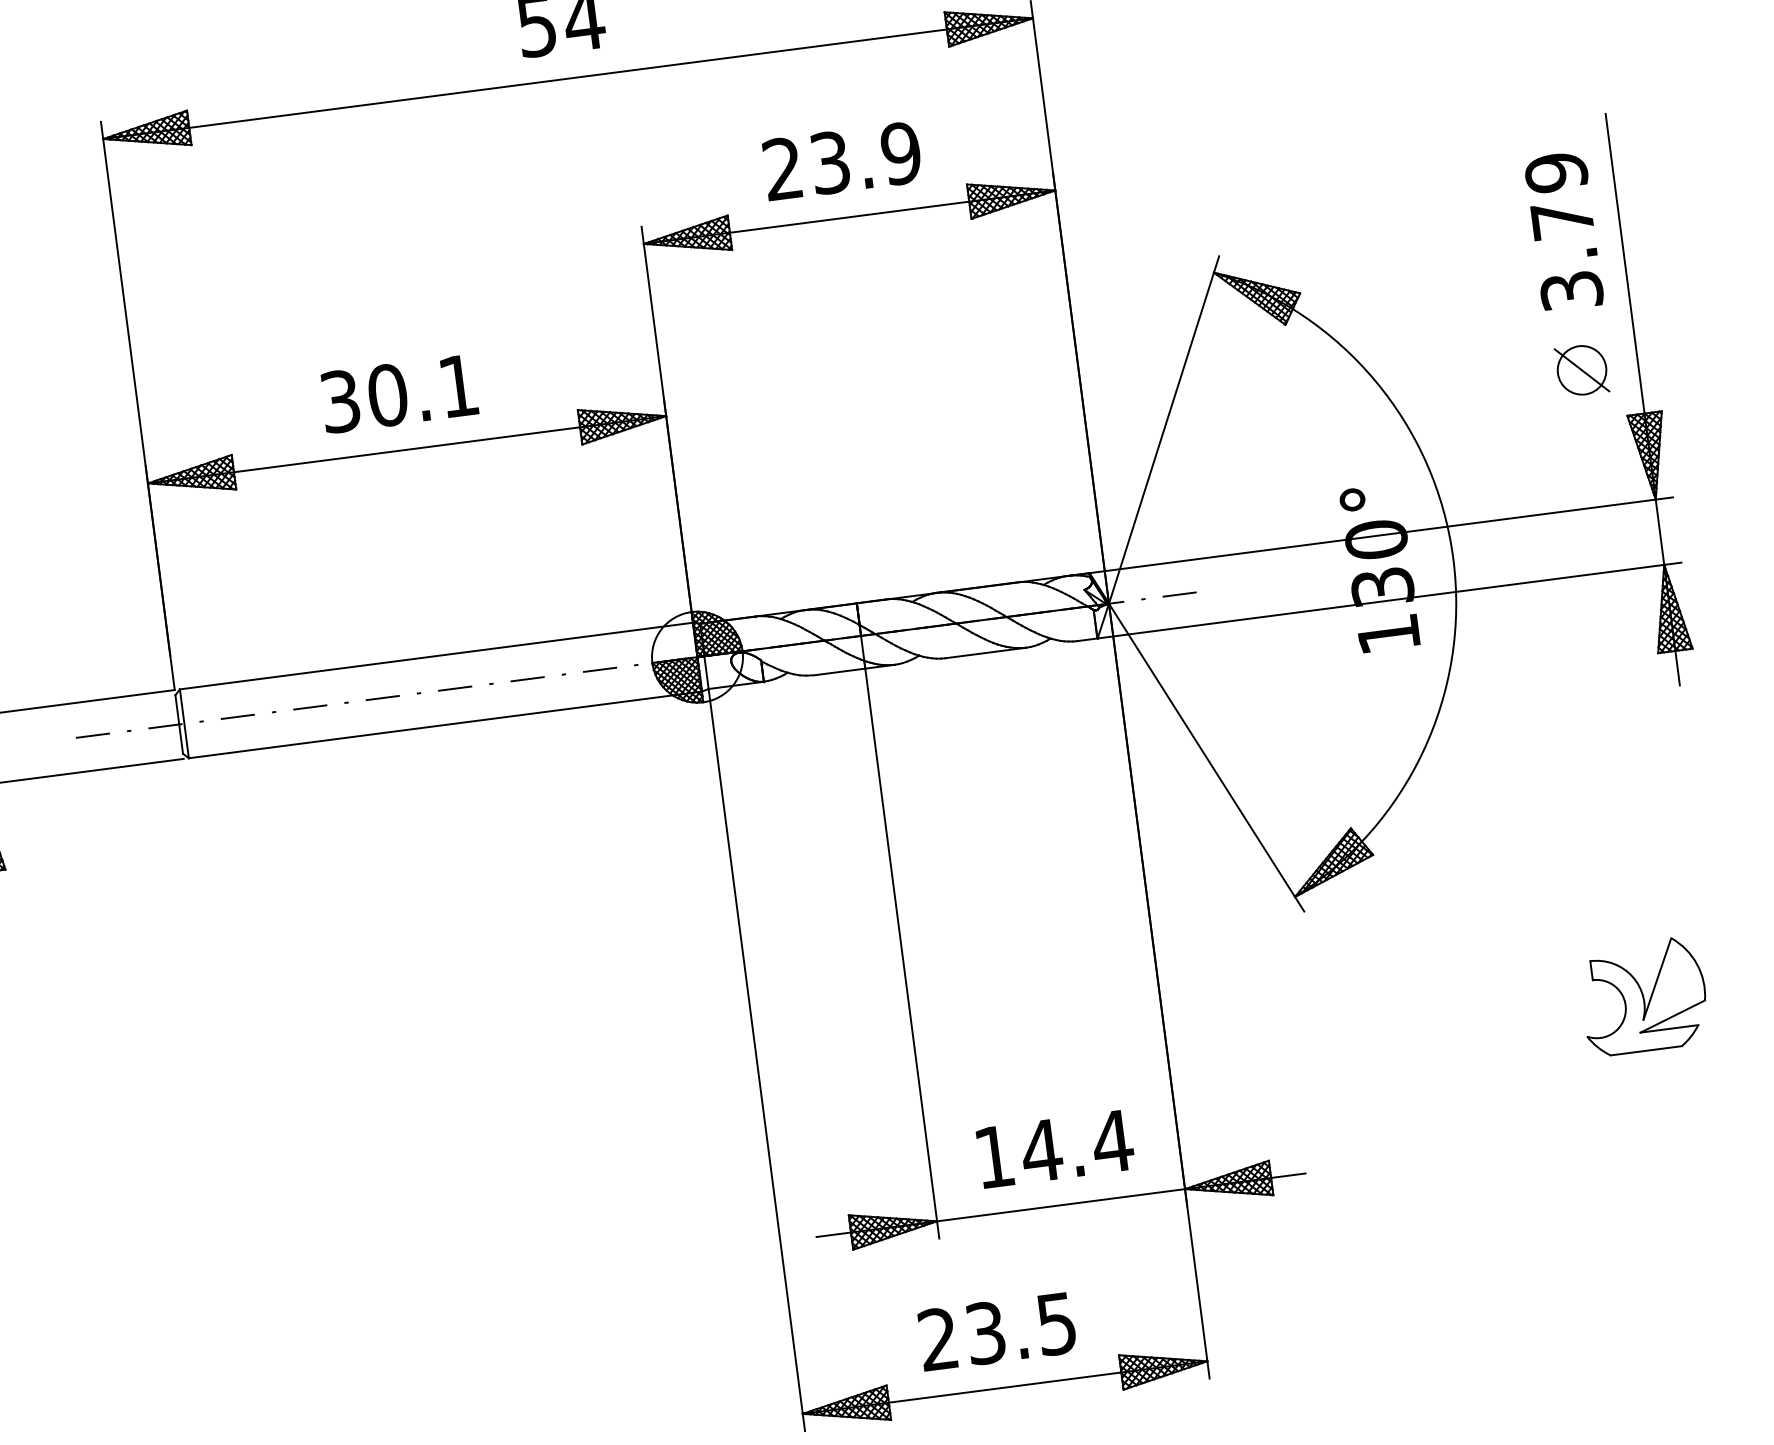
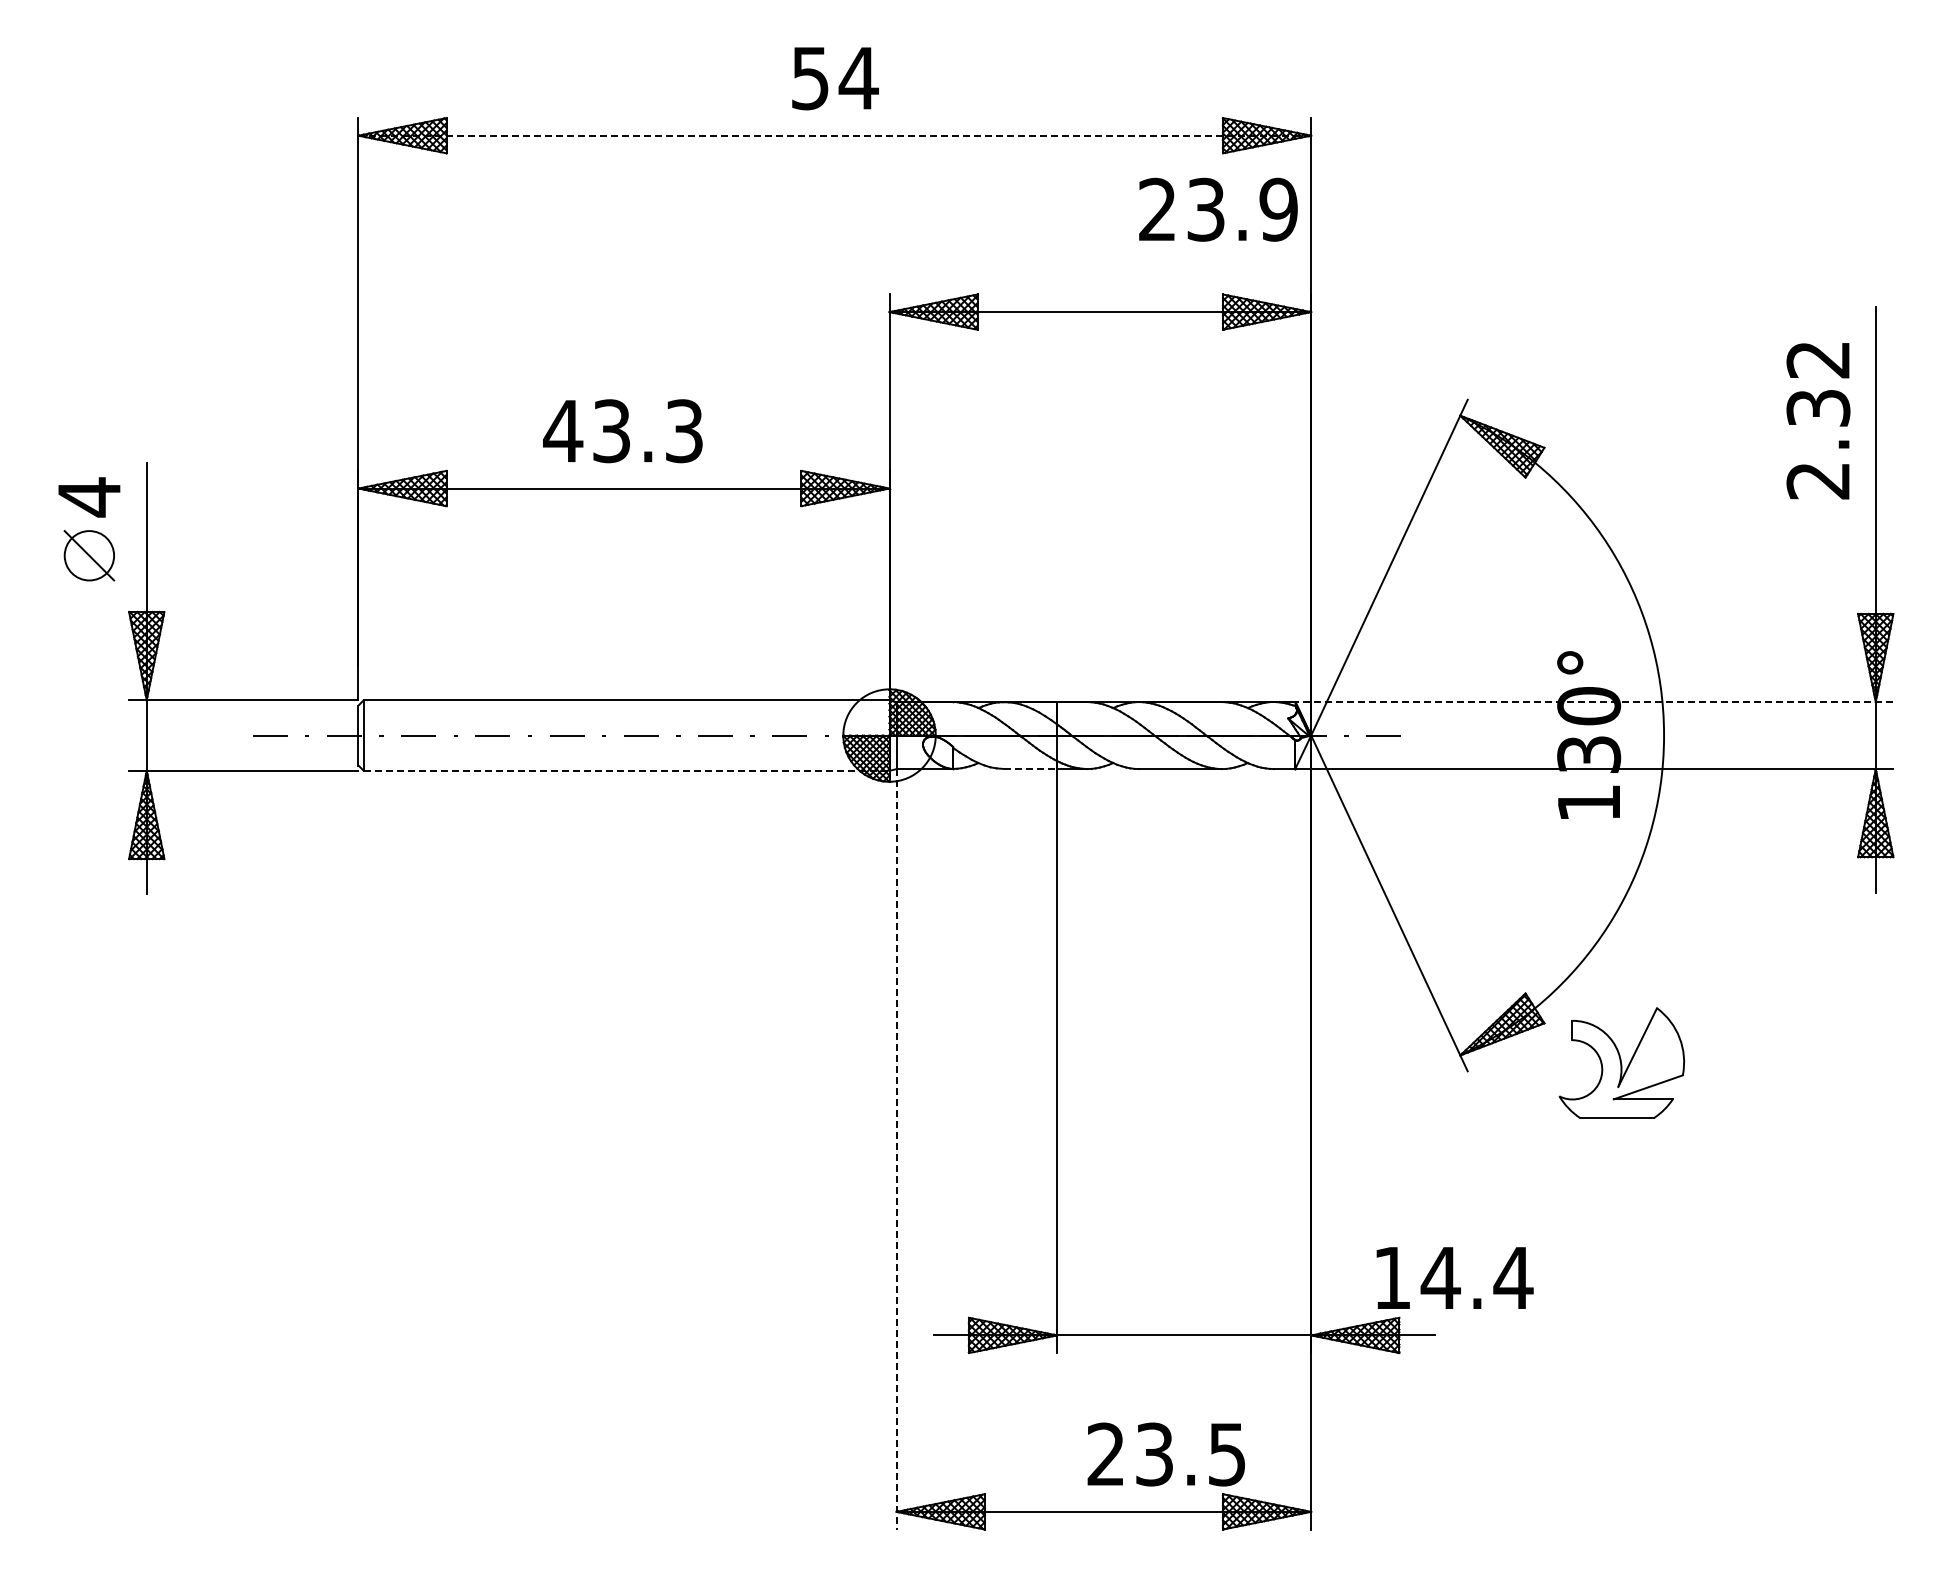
line: (568, 78) -> (835, 135), solid -> dashed
text: (842, 160) -> (1218, 209), moved
text: (1564, 230) -> (1818, 419), 3.79 -> 2.32
part: (1582, 369) -> (1818, 561), removed
text: (398, 394) -> (622, 431), 30.1 -> 43.3
line: (1381, 535) -> (1594, 702), solid -> dashed
line: (840, 672) -> (1031, 769), solid -> dashed
line: (445, 724) -> (626, 770), solid -> dashed
part: (1643, 995) -> (1621, 1062), moved
line: (756, 1060) -> (896, 1149), solid -> dashed
text: (1055, 1148) -> (1454, 1277), moved
text: (996, 1331) -> (1165, 1454), moved

